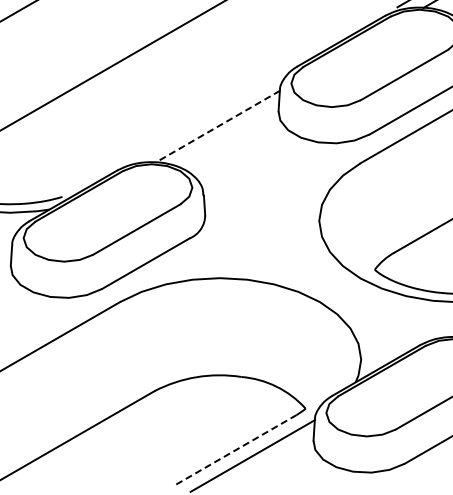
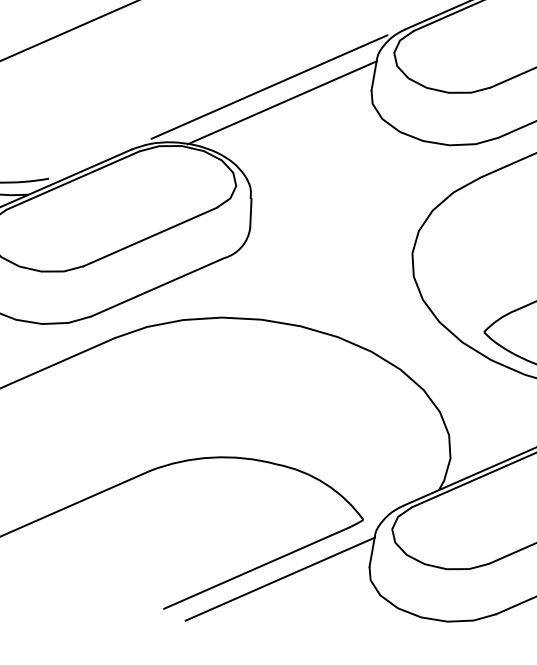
line: (207, 116) -> (269, 86), added
line: (217, 126) -> (281, 102), dashed -> solid
line: (235, 450) -> (256, 568), dashed -> solid

